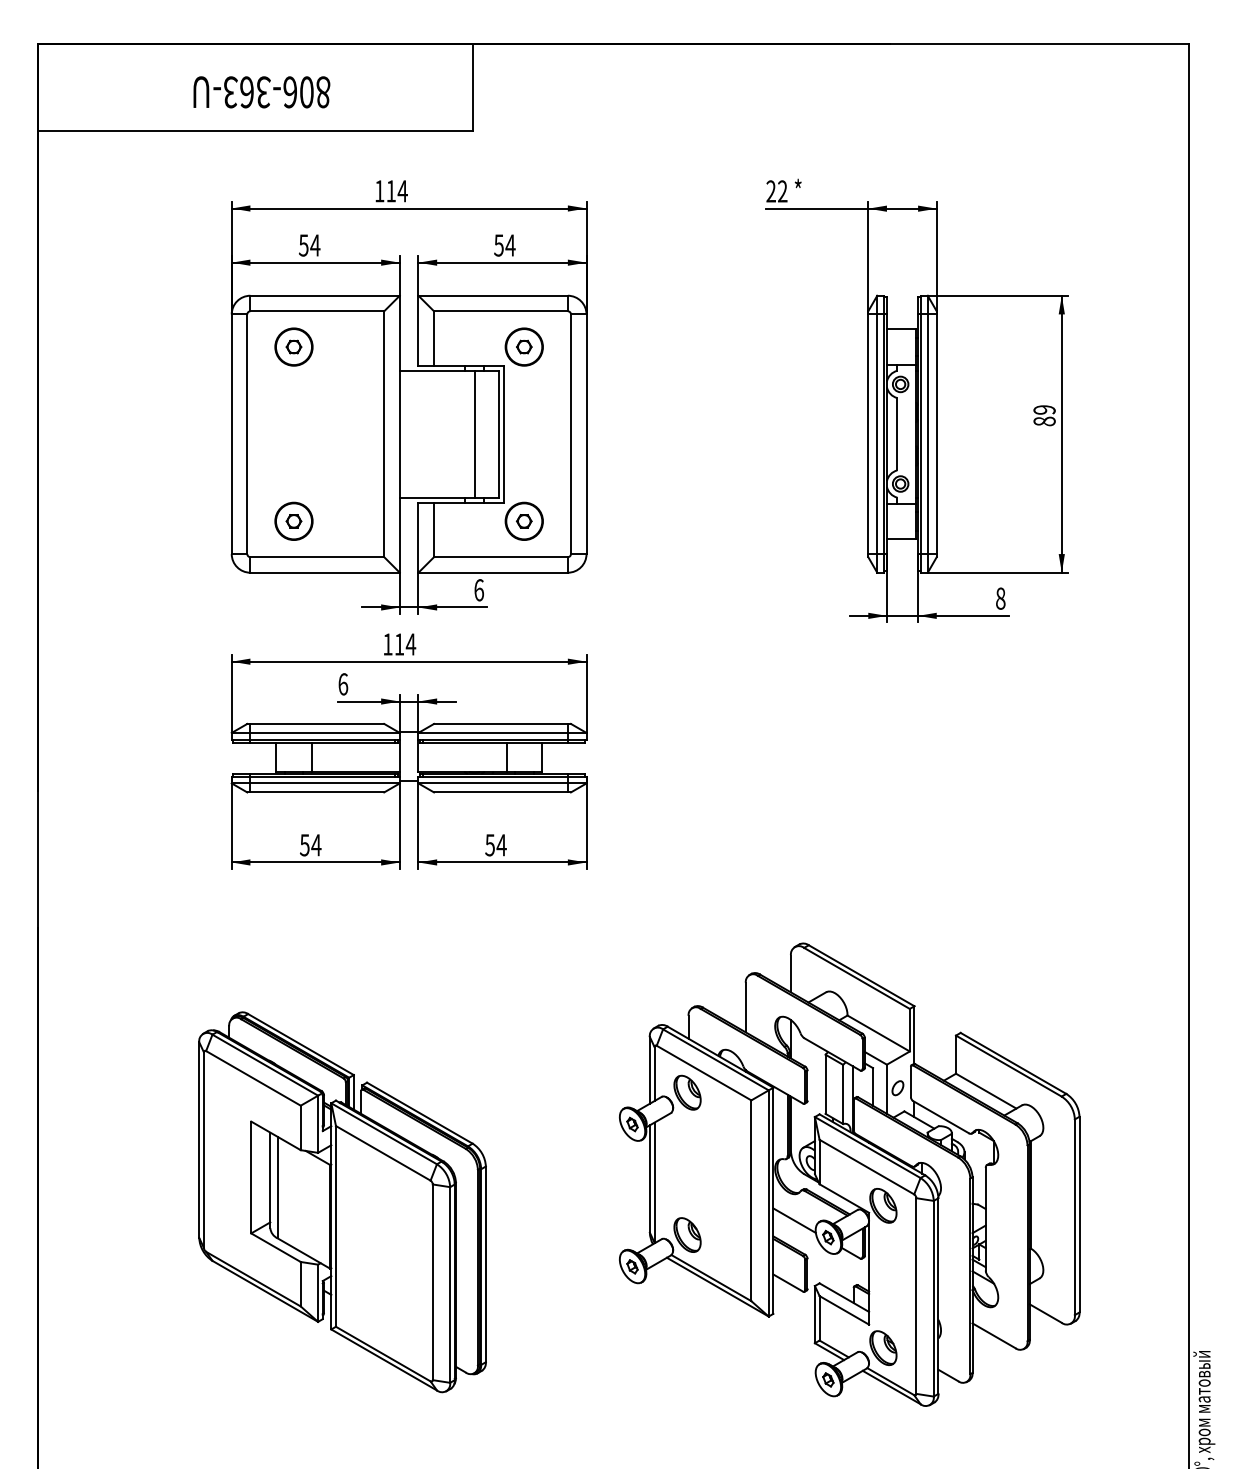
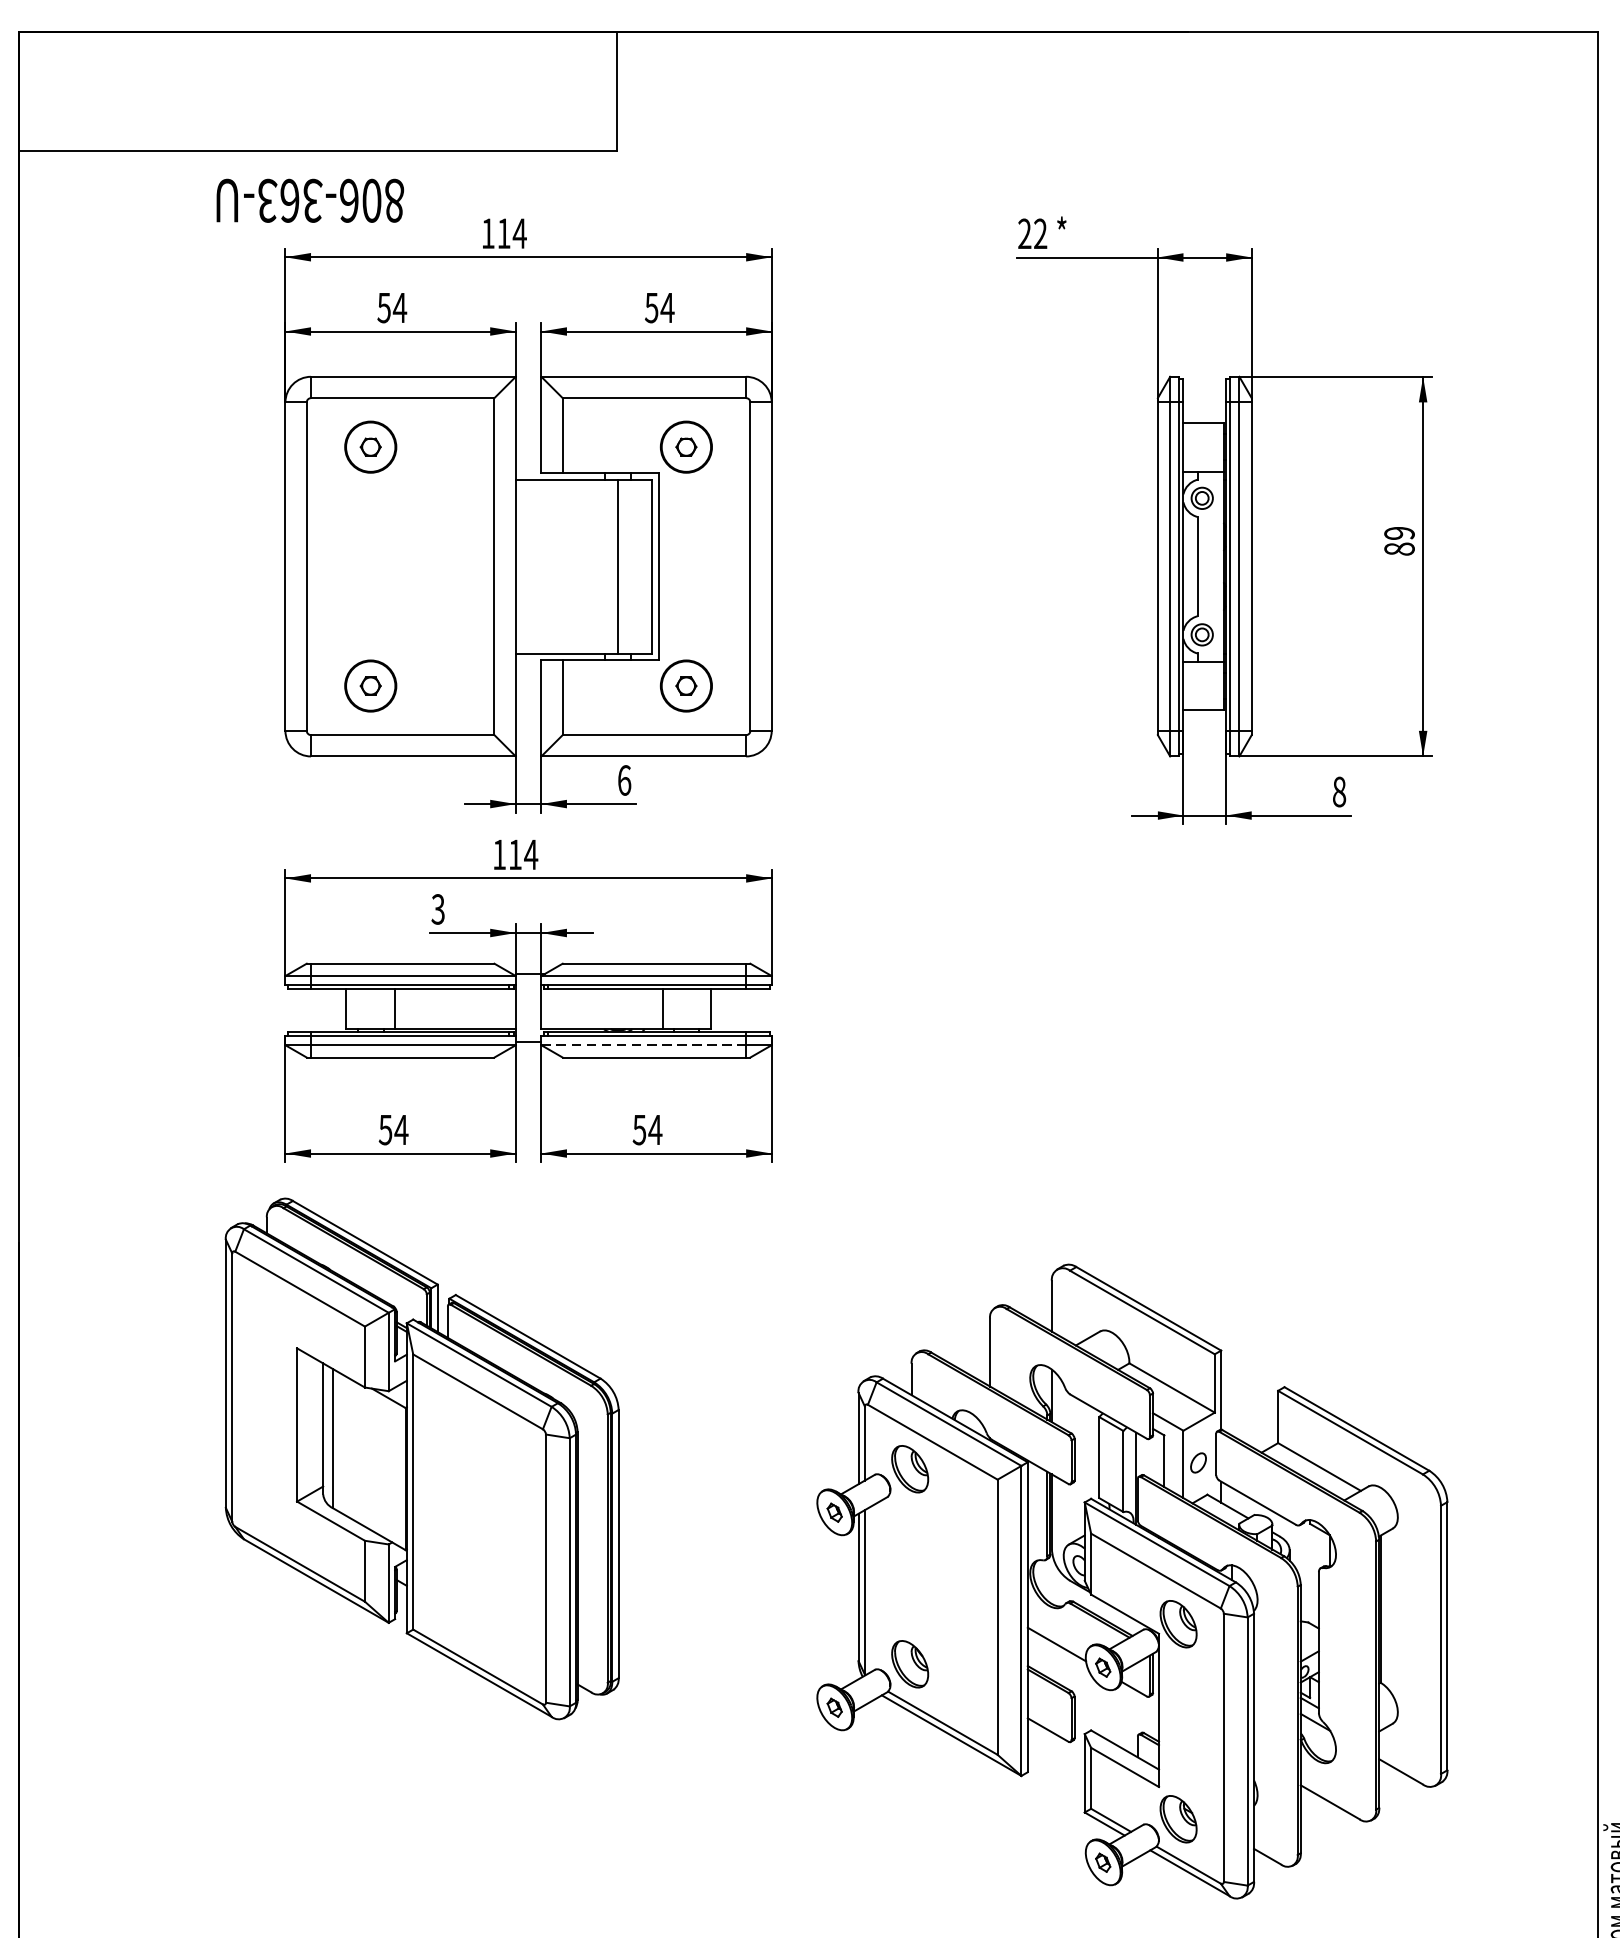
text: (261, 92) -> (309, 201), moved
text: (343, 684) -> (438, 909), 6 -> 3
line: (493, 783) -> (644, 1045), solid -> dashed
part: (342, 1202) -> (422, 1459), moved

